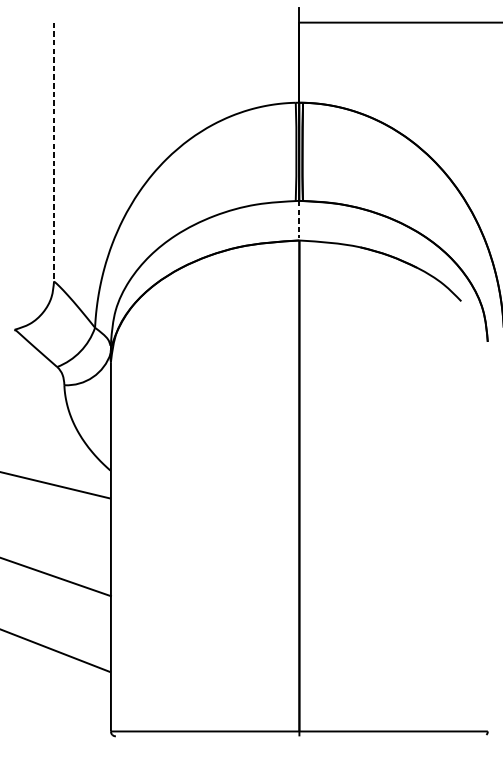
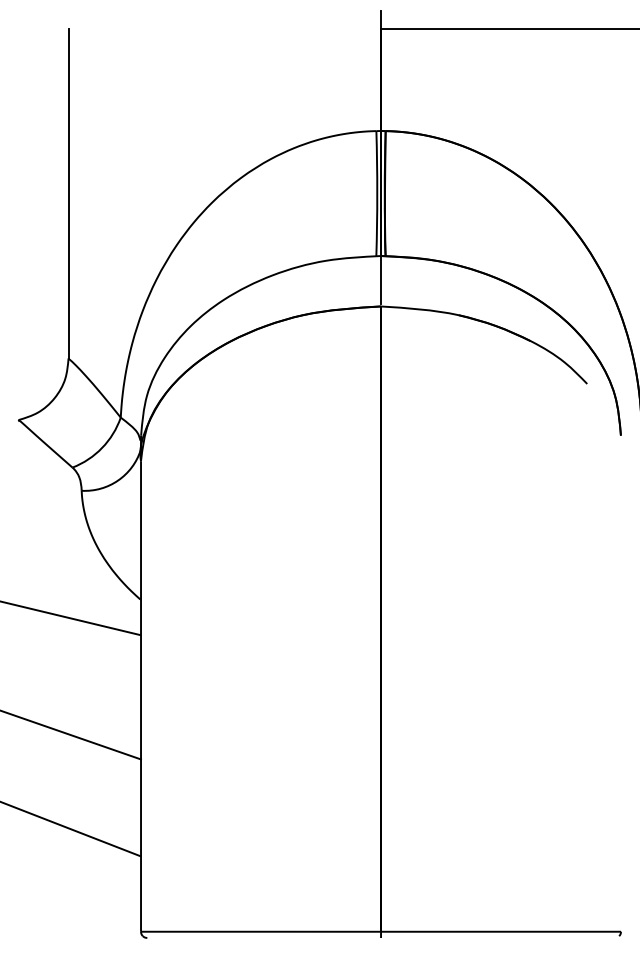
line: (54, 152) -> (68, 194), dashed -> solid
line: (299, 219) -> (381, 279), dashed -> solid

